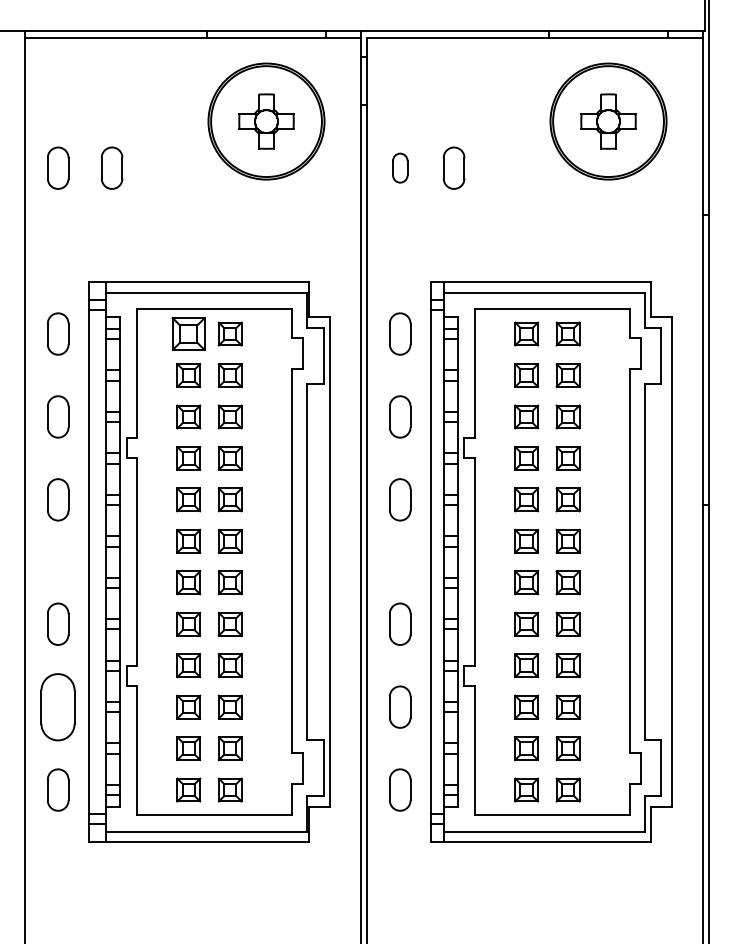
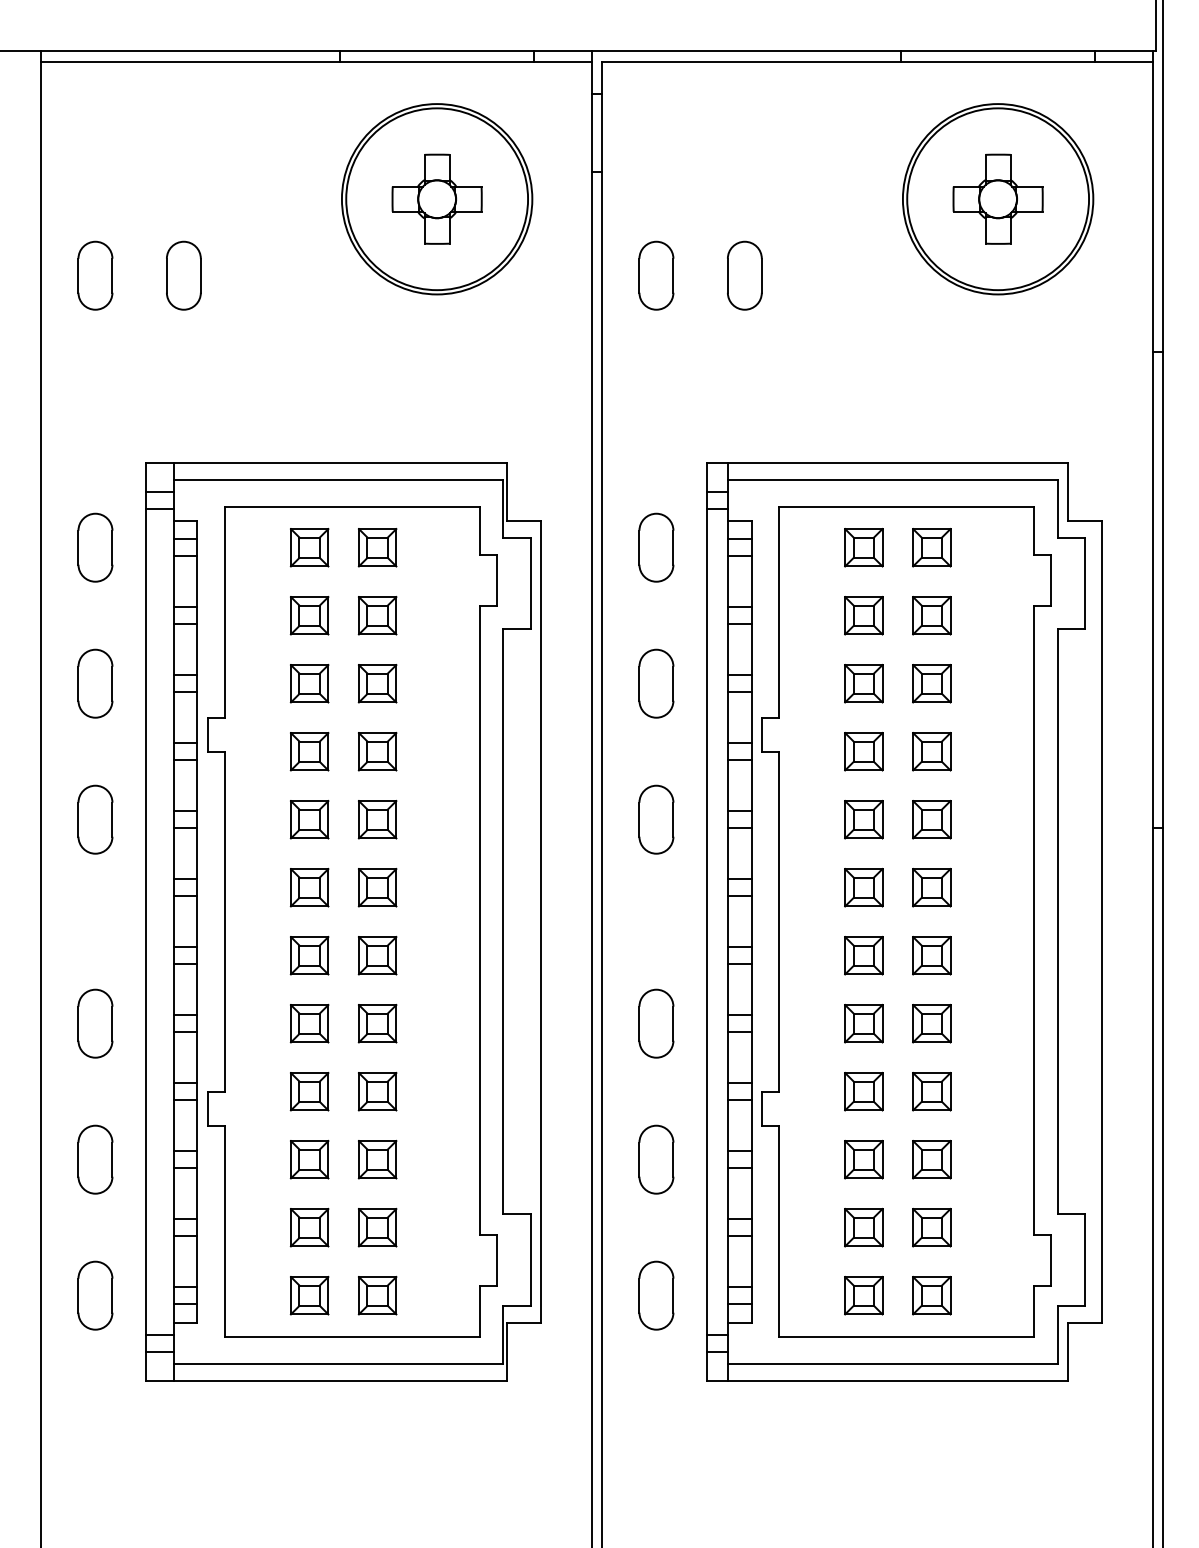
part: (400, 167) -> (656, 274), size x1.43
part: (188, 333) -> (309, 546), size x0.71
part: (58, 706) -> (95, 1158), size x0.62

